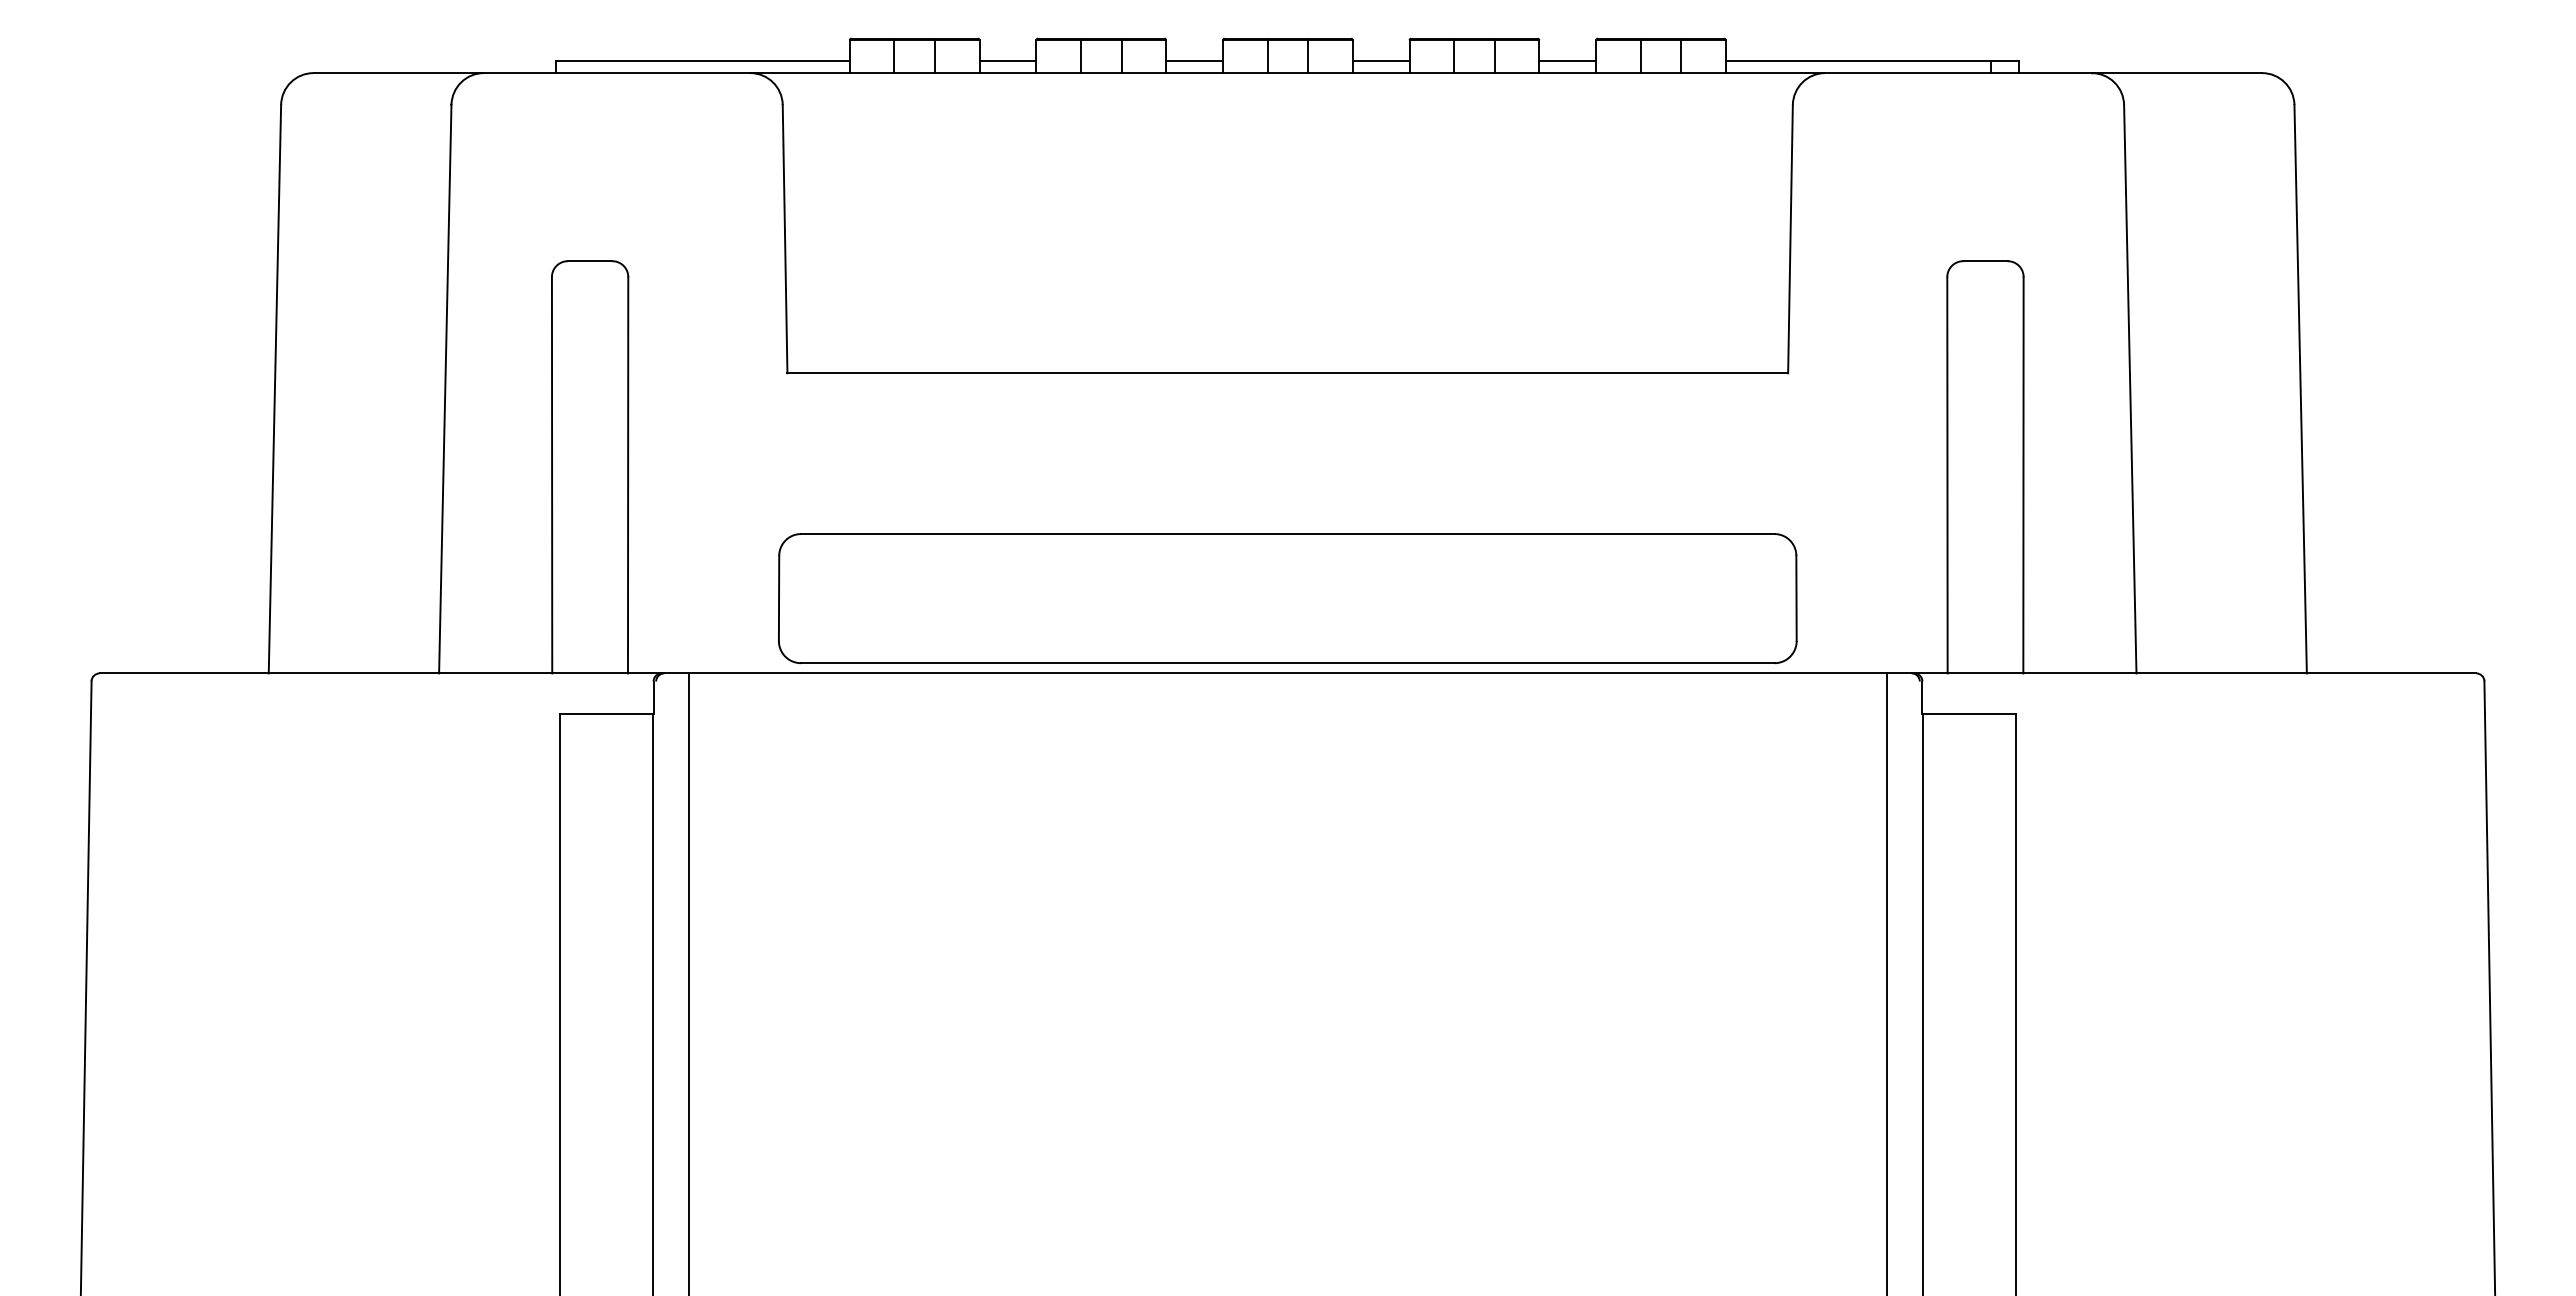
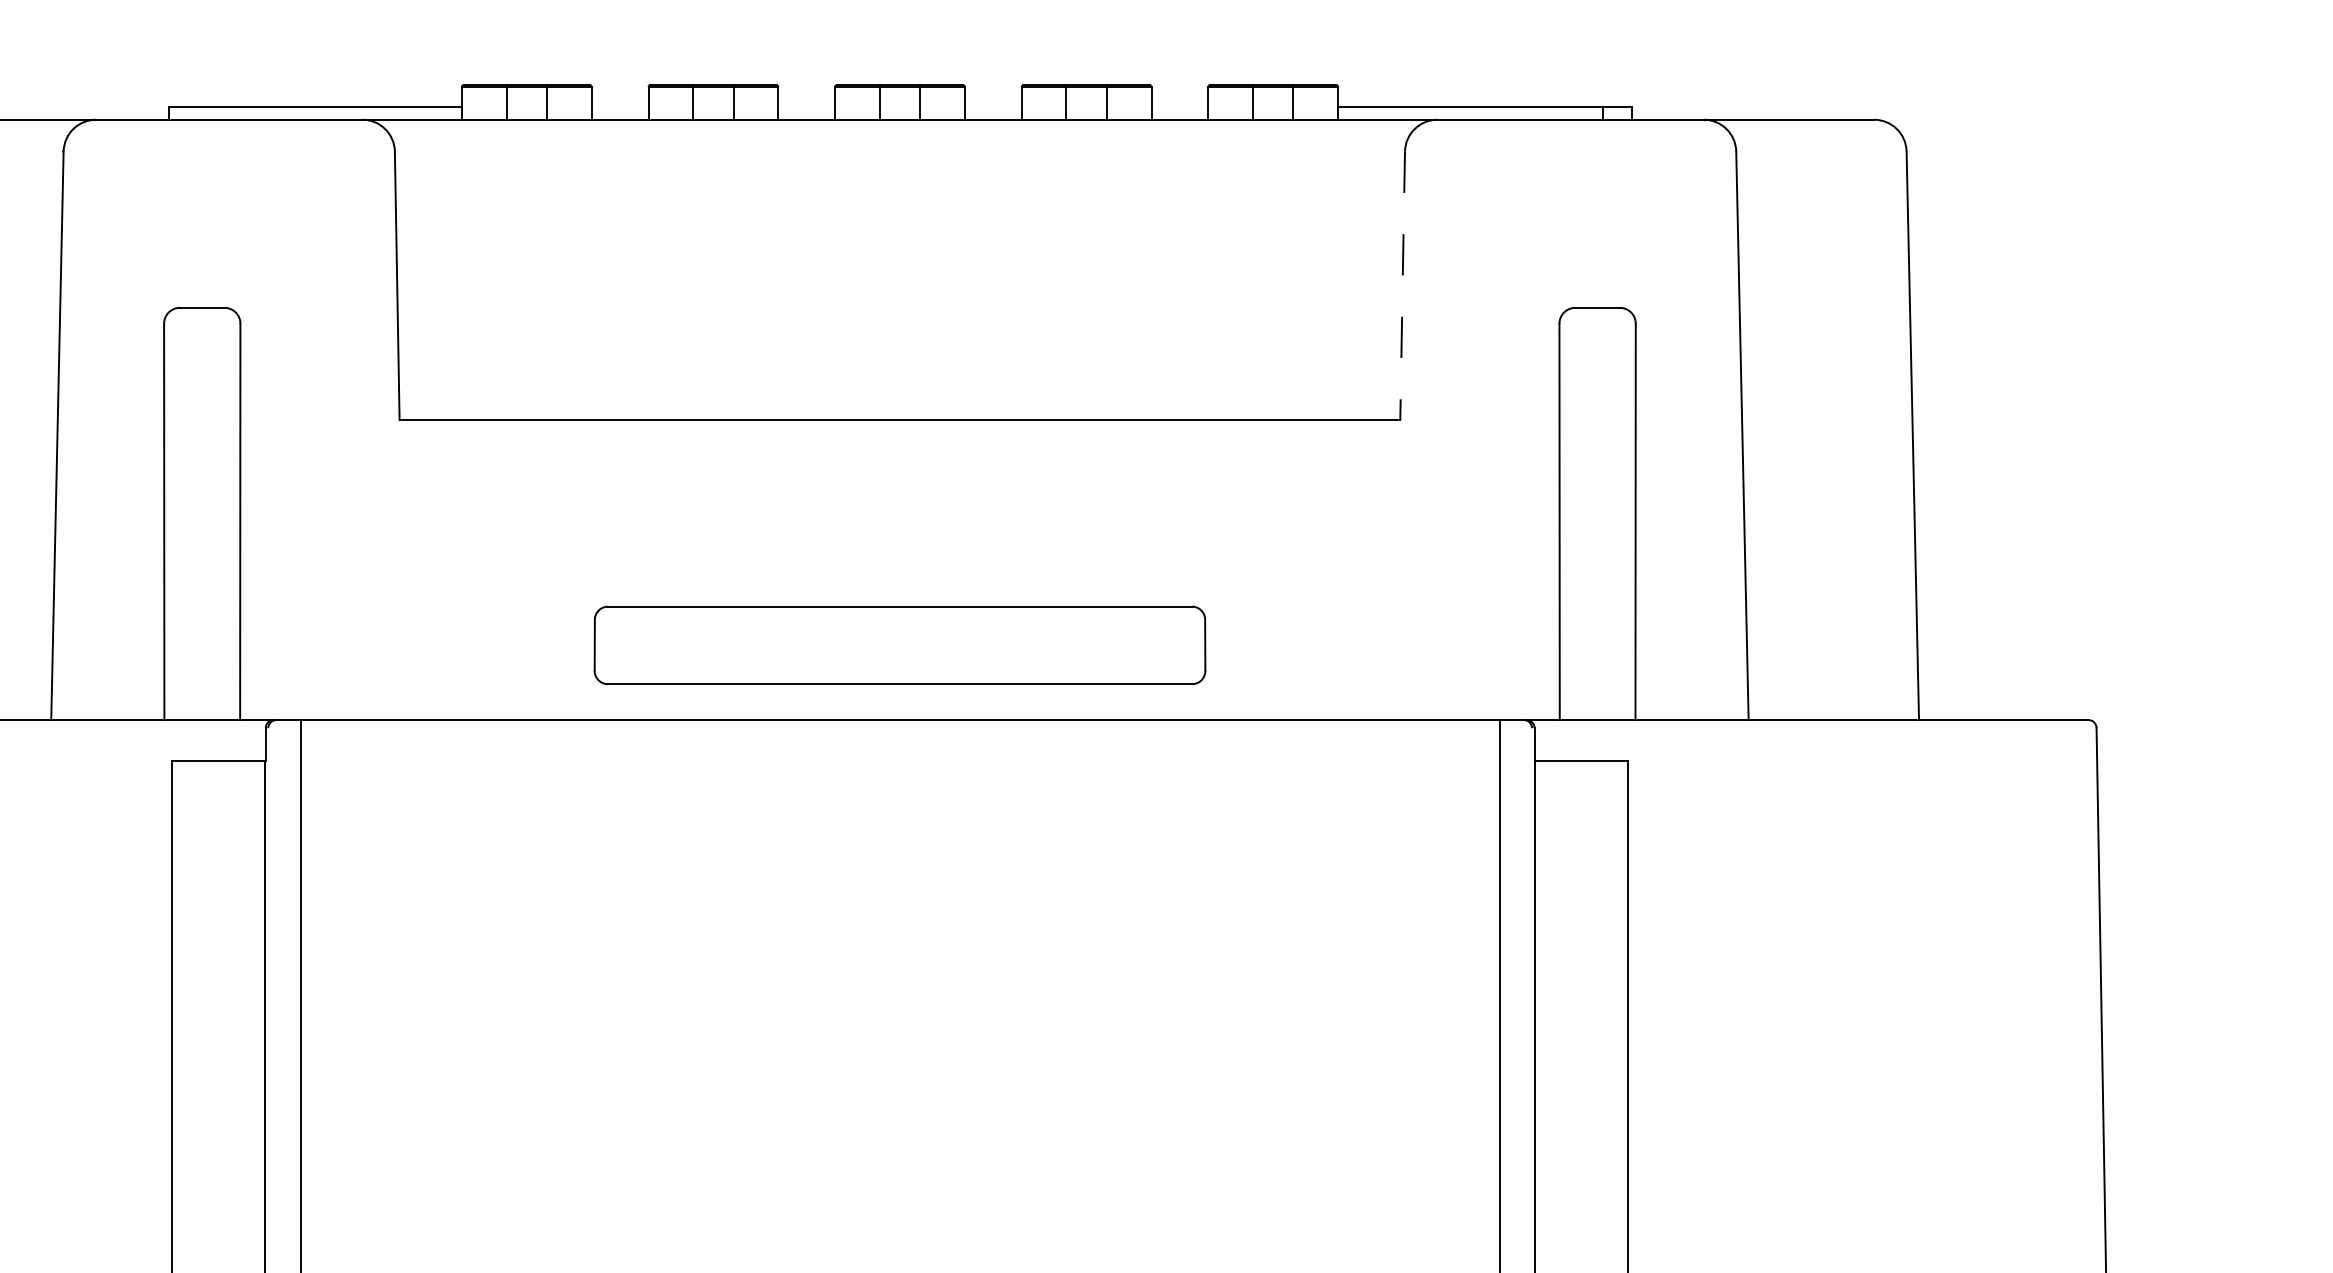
line: (1007, 60) -> (619, 107), removed
line: (1194, 60) -> (806, 107), removed
line: (1380, 60) -> (992, 107), removed
line: (1567, 60) -> (1179, 107), removed
line: (1790, 239) -> (1402, 286), solid -> dashed
part: (1287, 598) -> (899, 645), size x0.6

